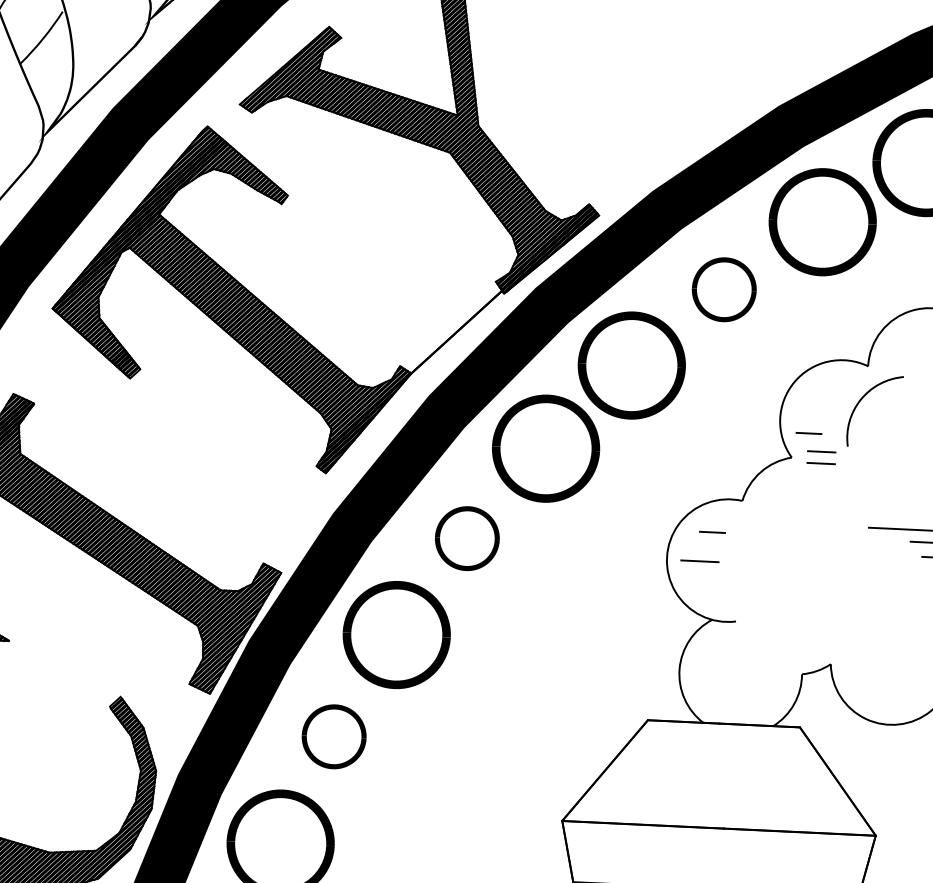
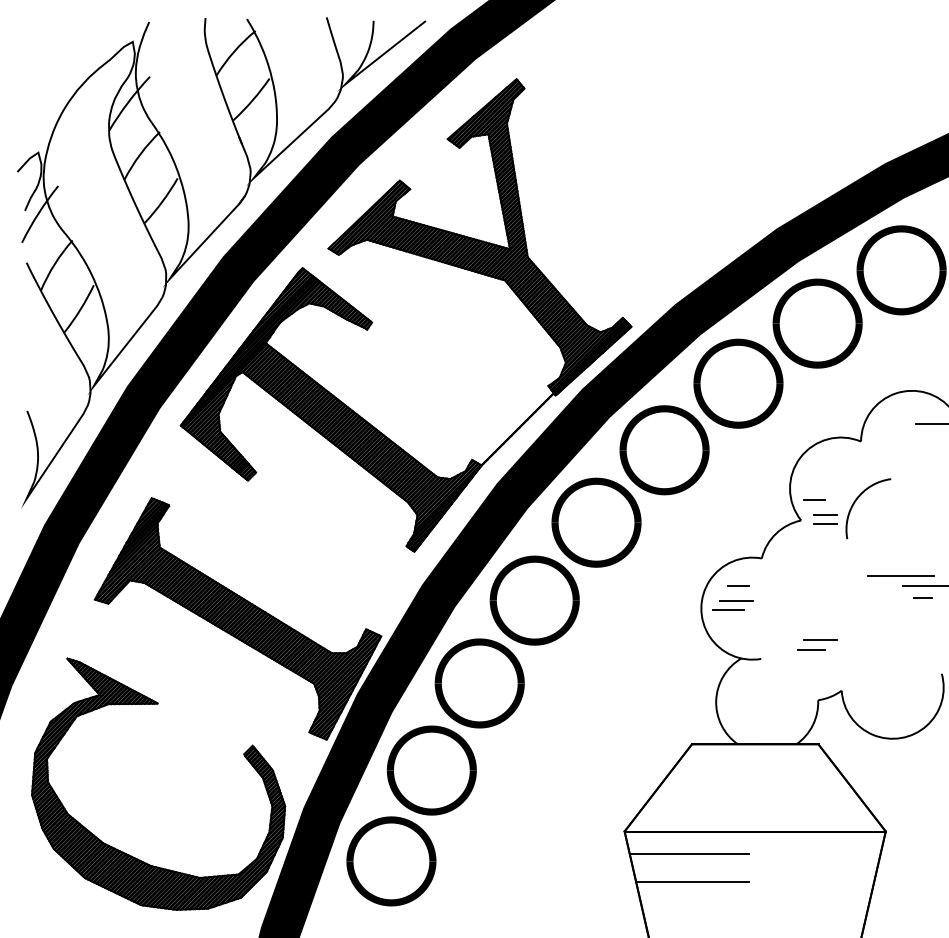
part: (724, 289) -> (738, 383), size x1.67
arc: (860, 401) -> (856, 501), moved
part: (467, 538) -> (534, 600), size x1.67
line: (708, 549) -> (735, 600), added
line: (808, 601) -> (820, 639), added
line: (796, 613) -> (811, 649), added
part: (333, 736) -> (431, 770), size x1.67
line: (638, 850) -> (689, 853), added

